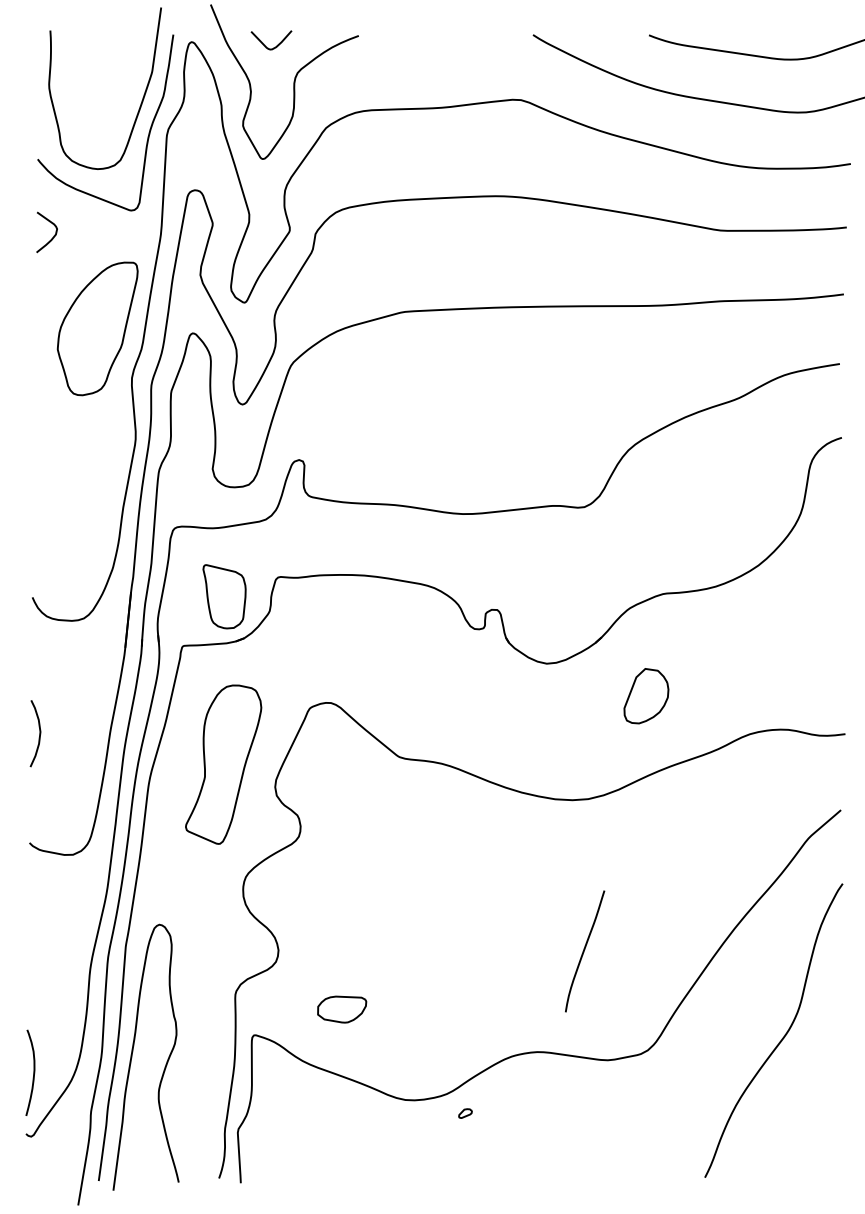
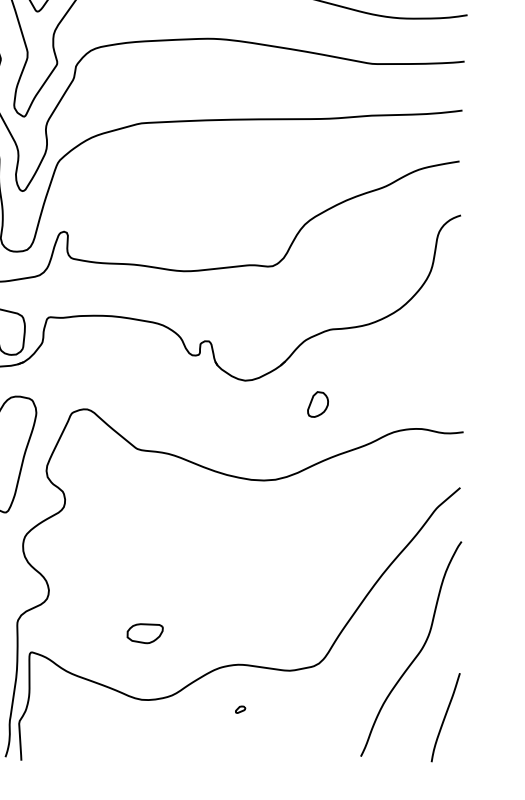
part: (646, 696) -> (318, 404), size x0.62
curve: (584, 951) -> (445, 717), moved
part: (342, 1009) -> (145, 633), moved
part: (465, 1113) -> (240, 709), moved

